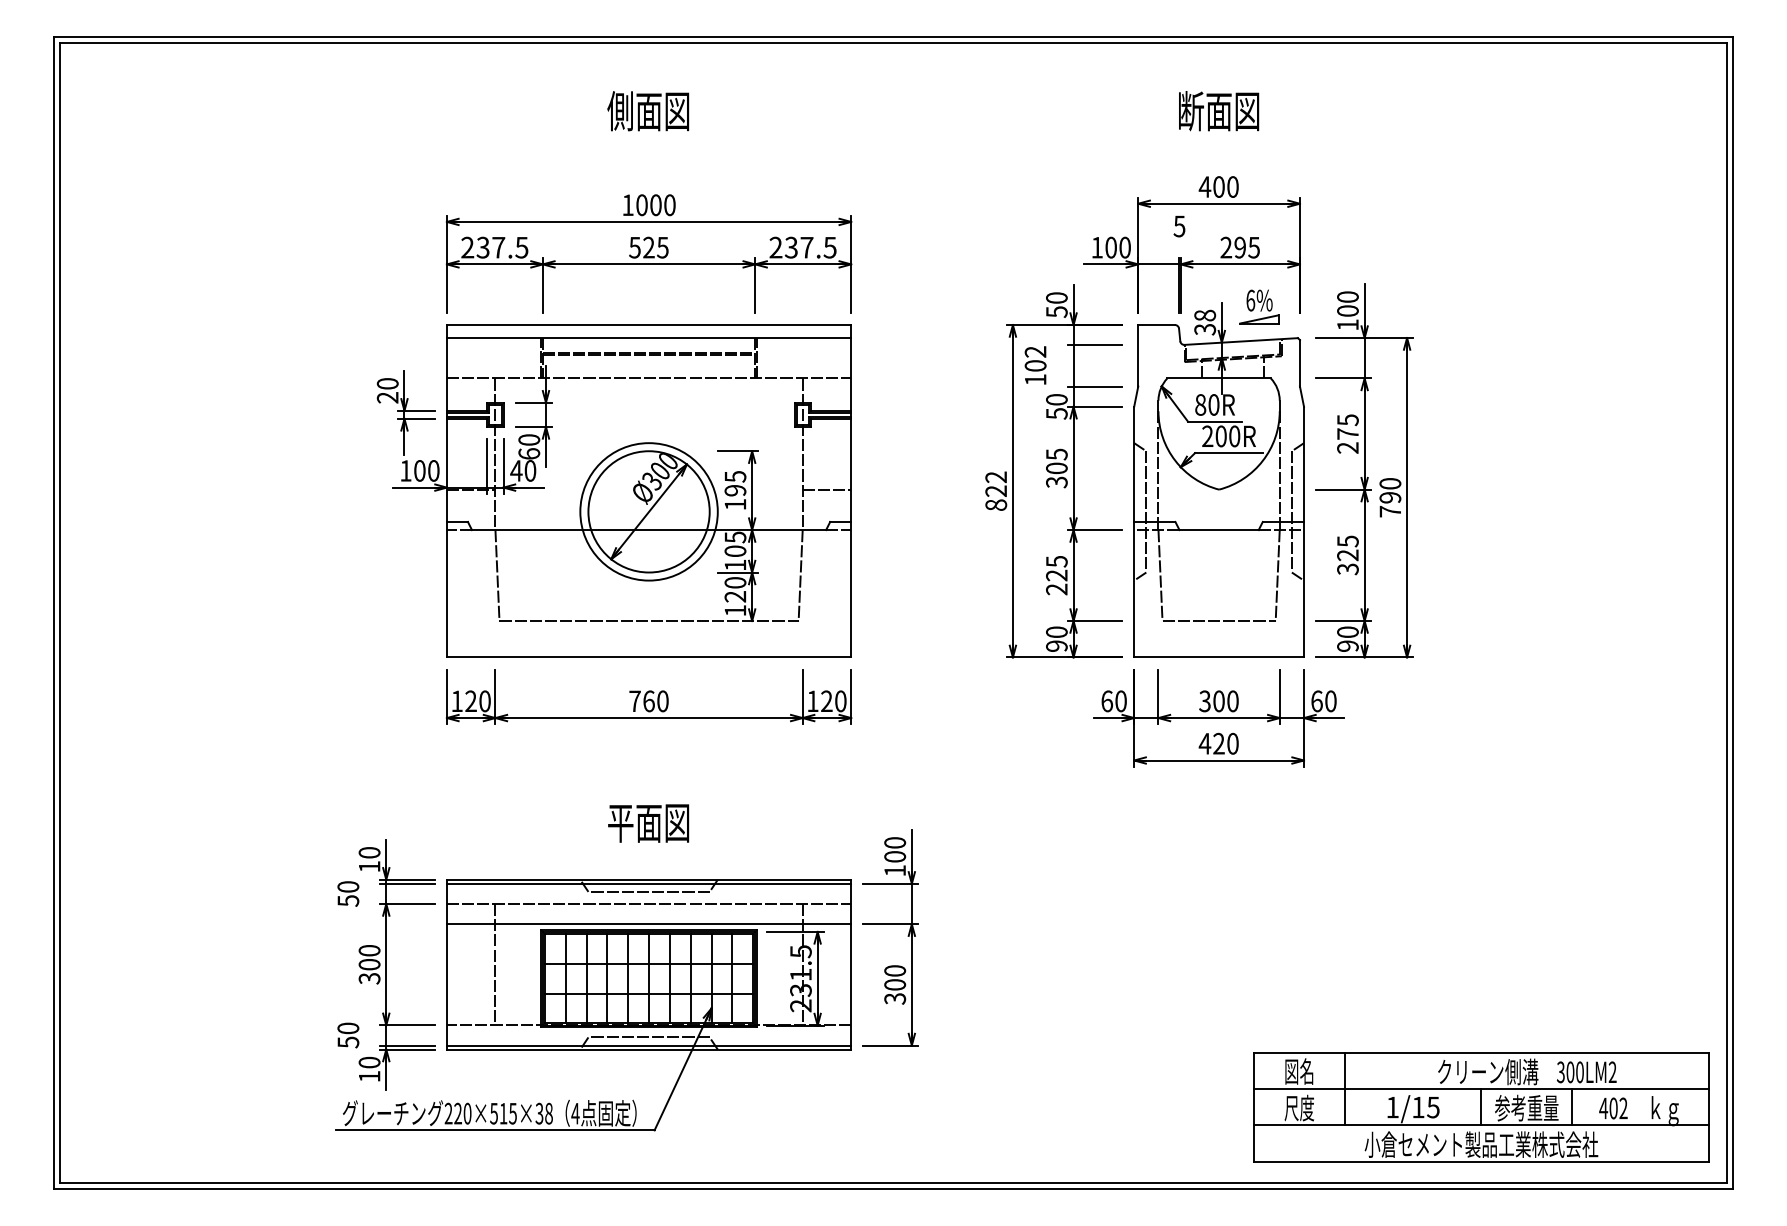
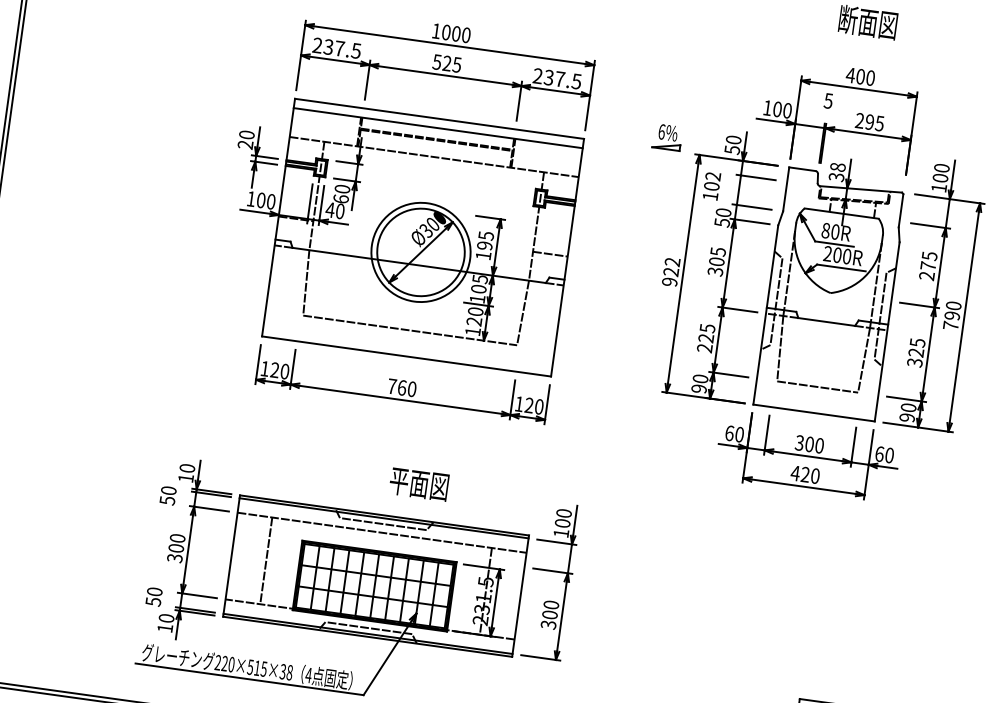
part: (1259, 306) -> (667, 137), moved
text: (996, 504) -> (670, 281), 822 -> 922
text: (648, 823) -> (419, 484), moved
line: (648, 924) -> (379, 547), removed

